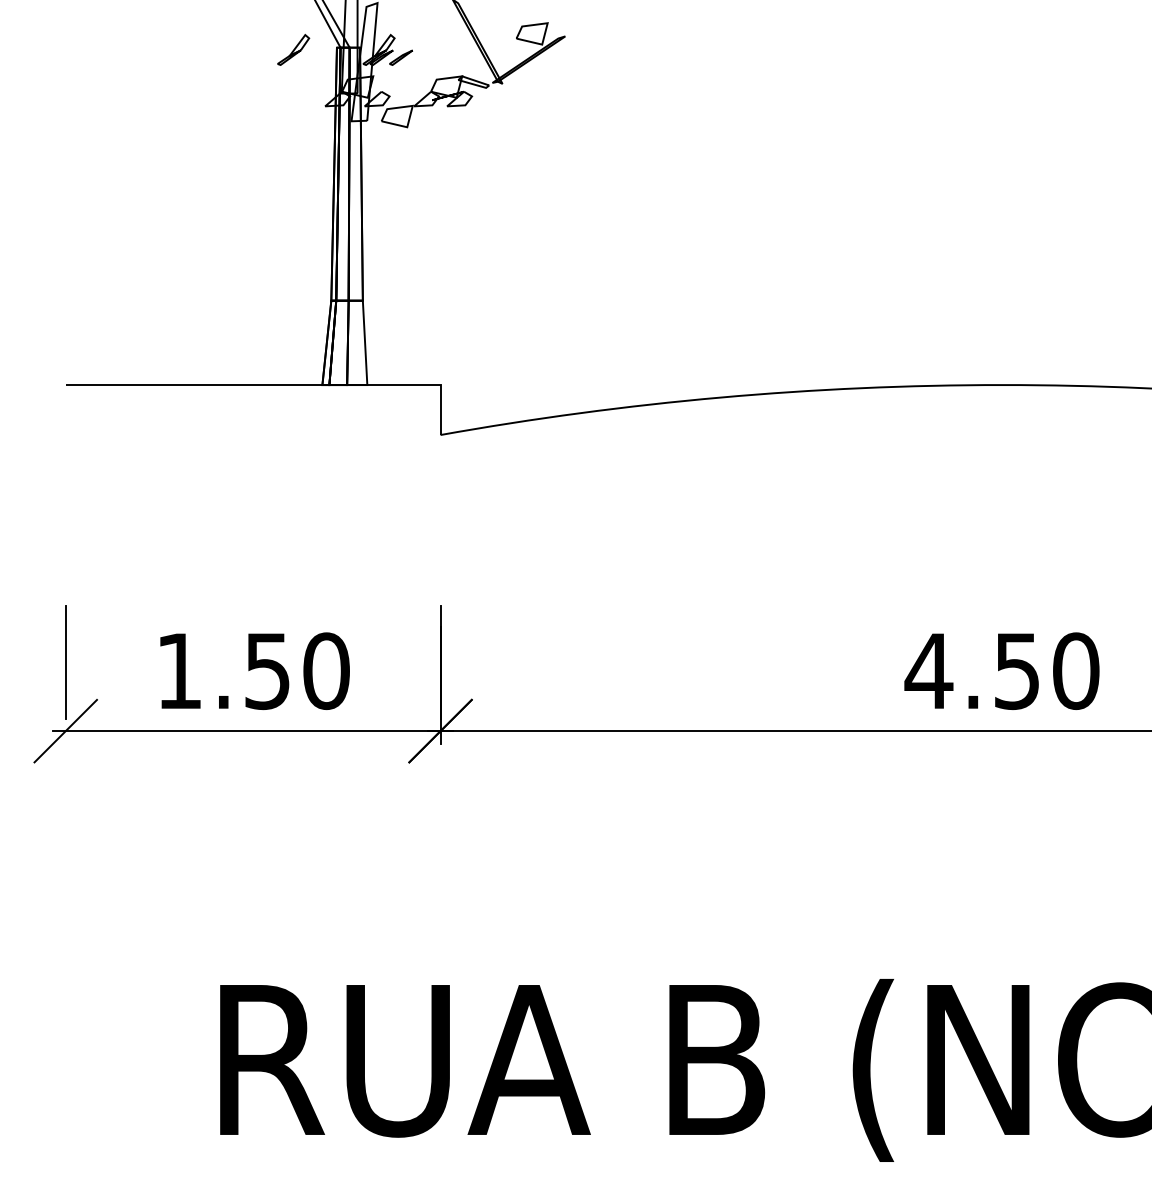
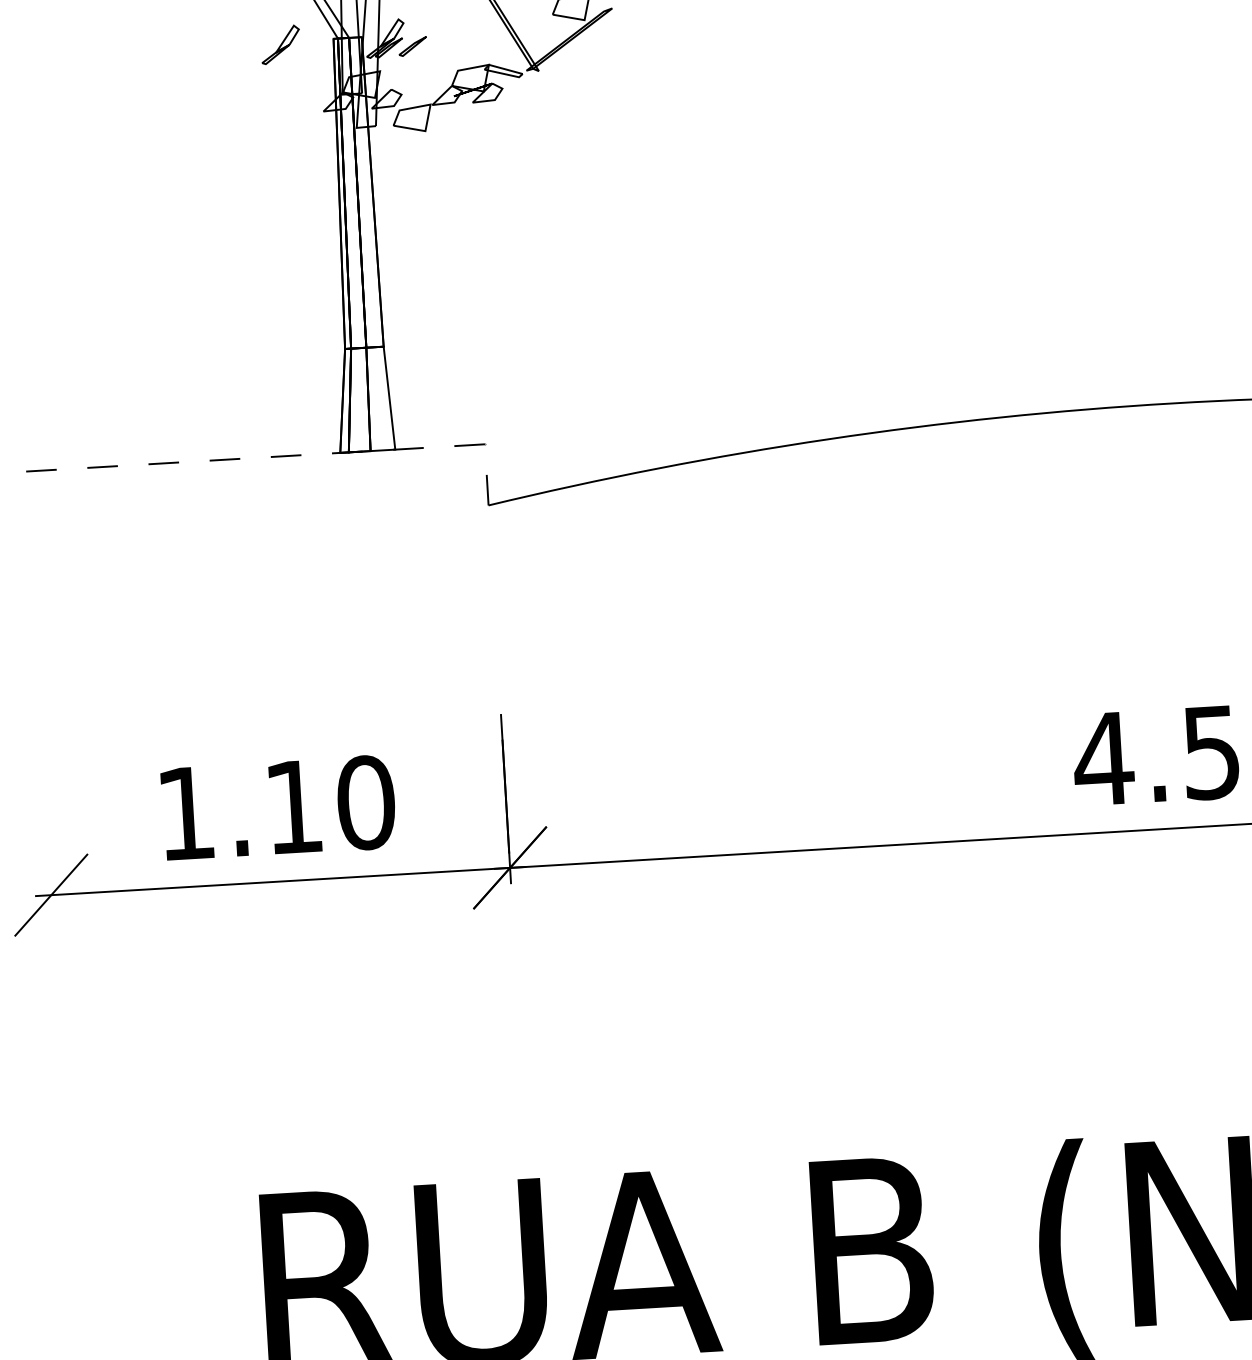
line: (278, 385) -> (286, 456), solid -> dashed
line: (65, 662) -> (46, 811), removed
text: (267, 671) -> (293, 807), 1.50 -> 1.10

